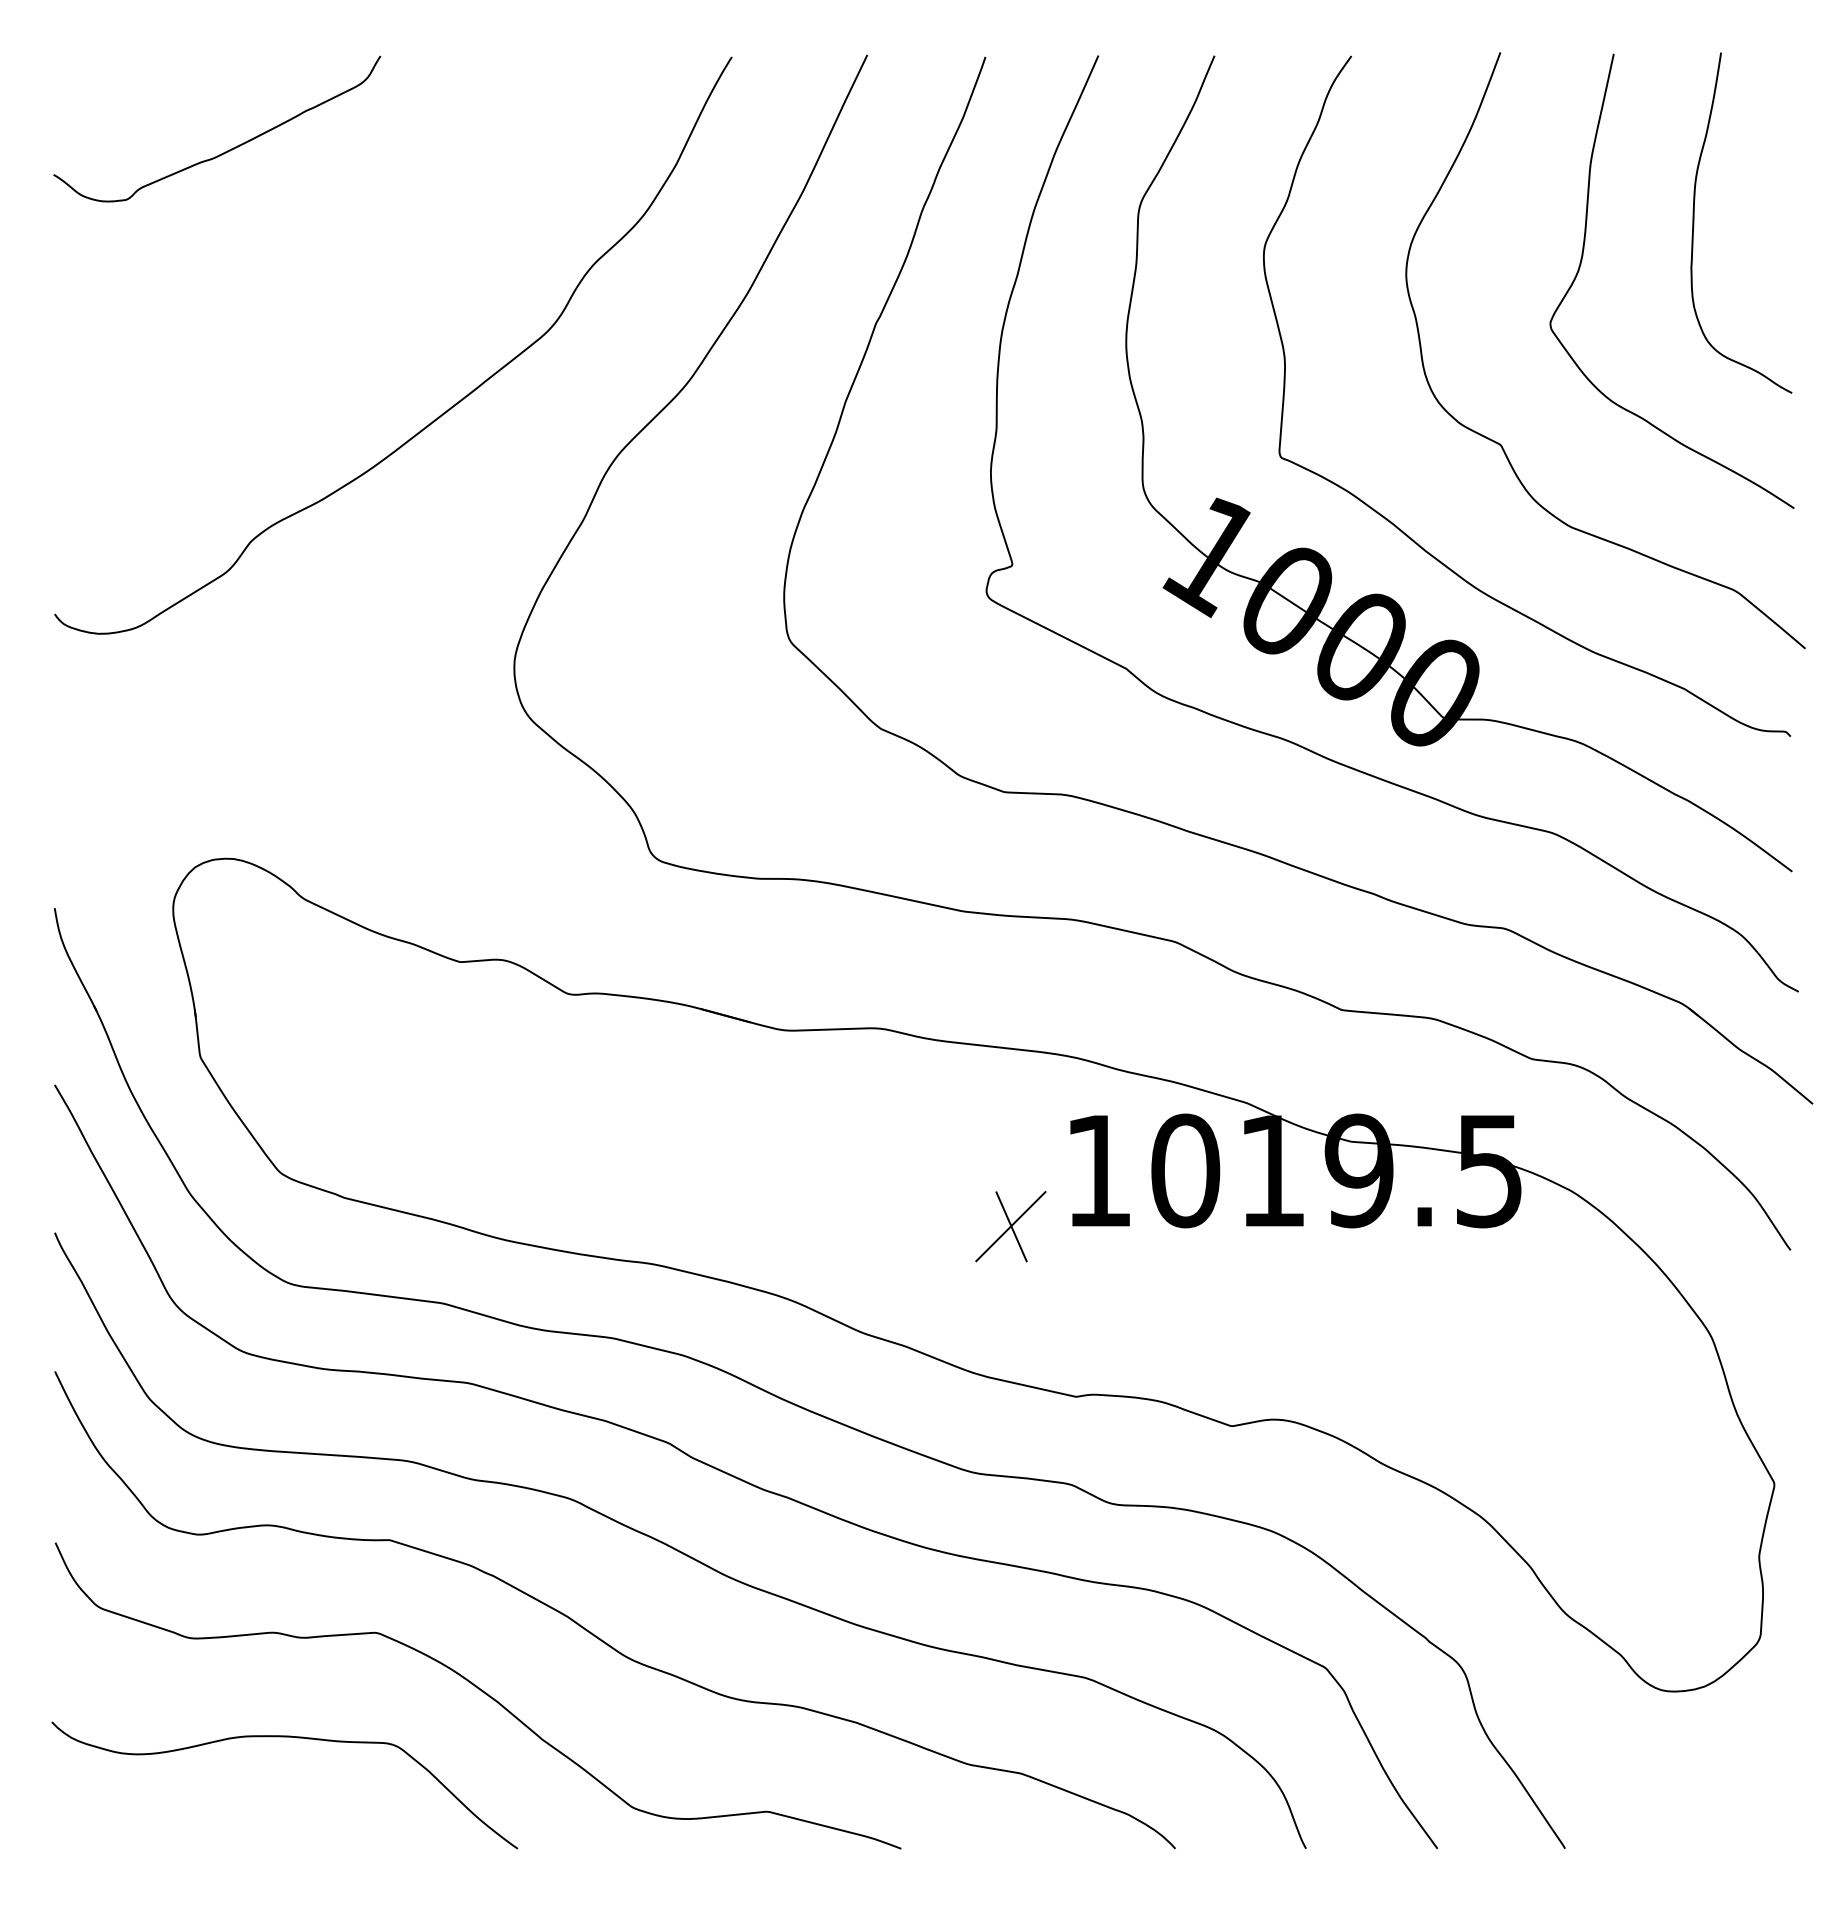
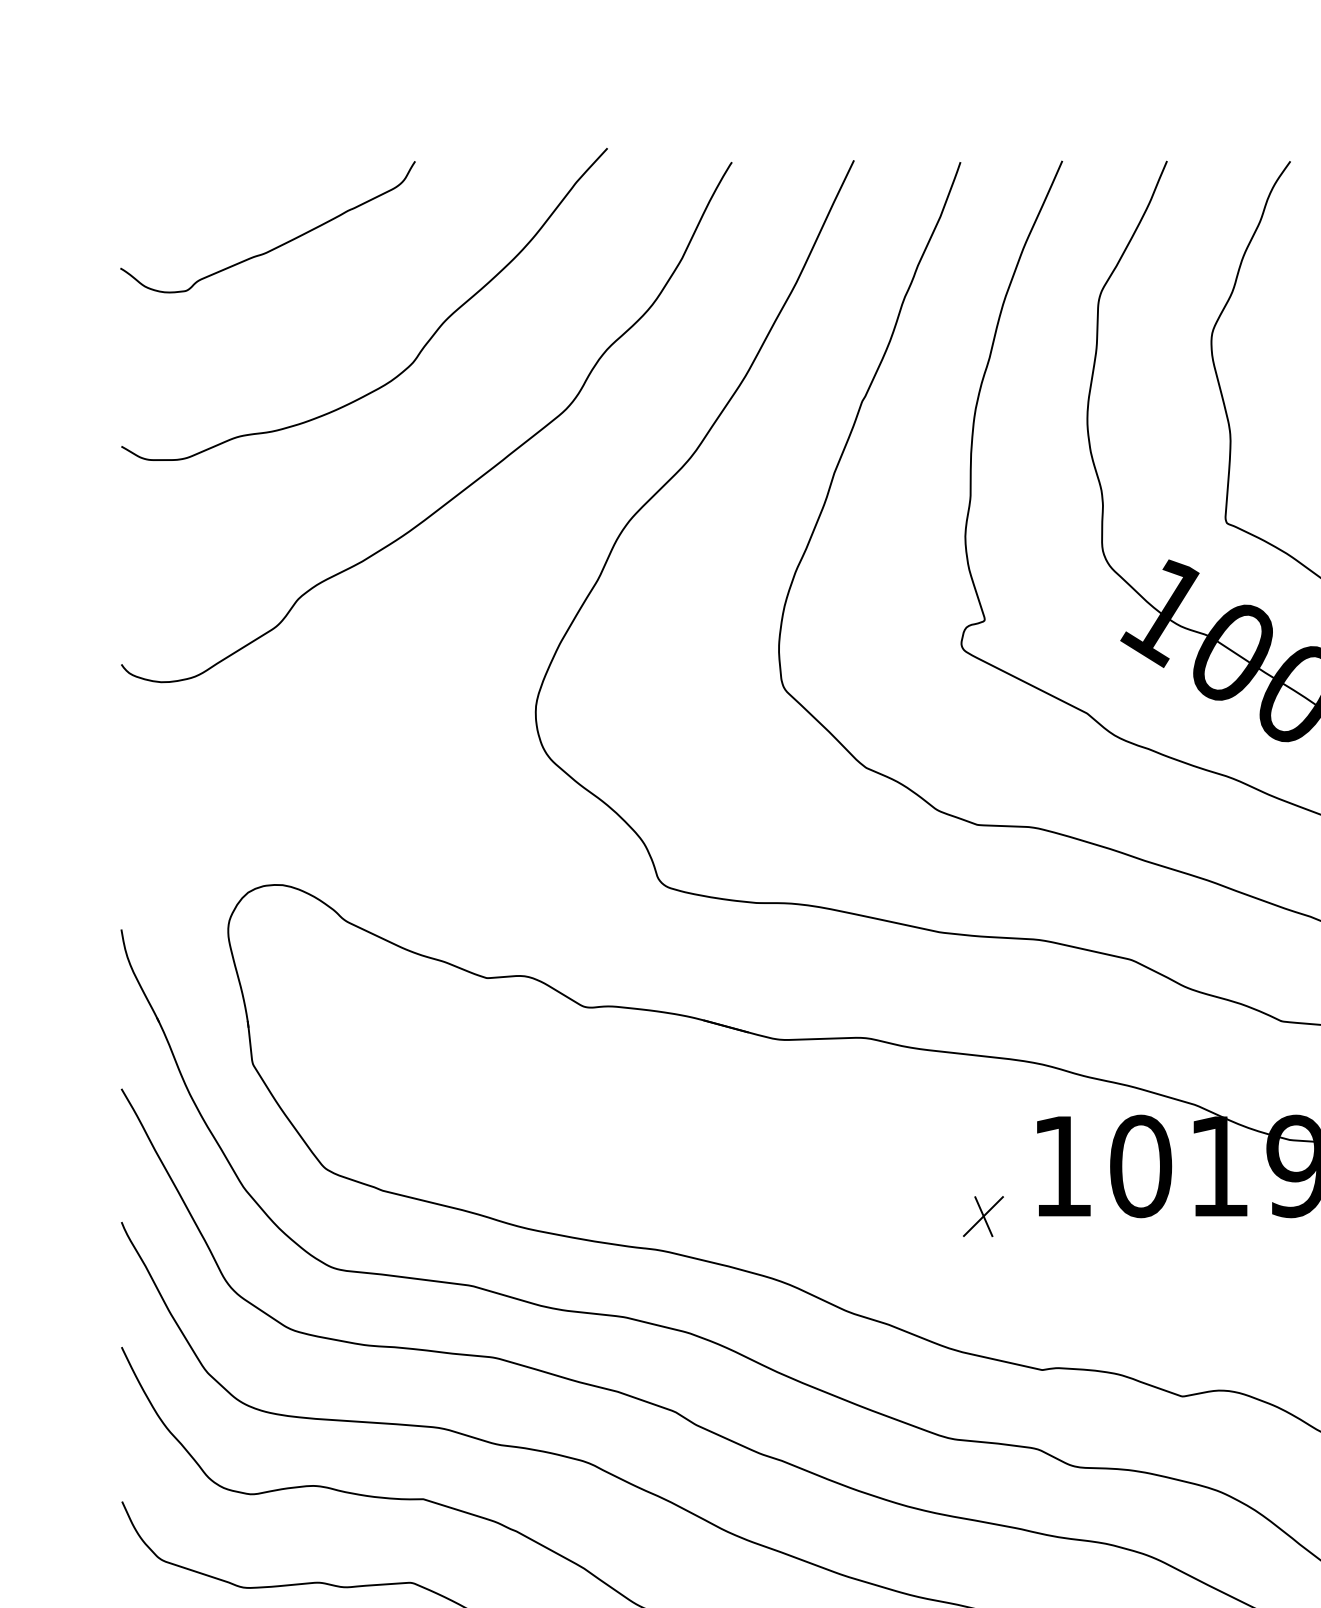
curve: (389, 261) -> (423, 346), added
part: (1010, 1226) -> (983, 1216), size x0.62

